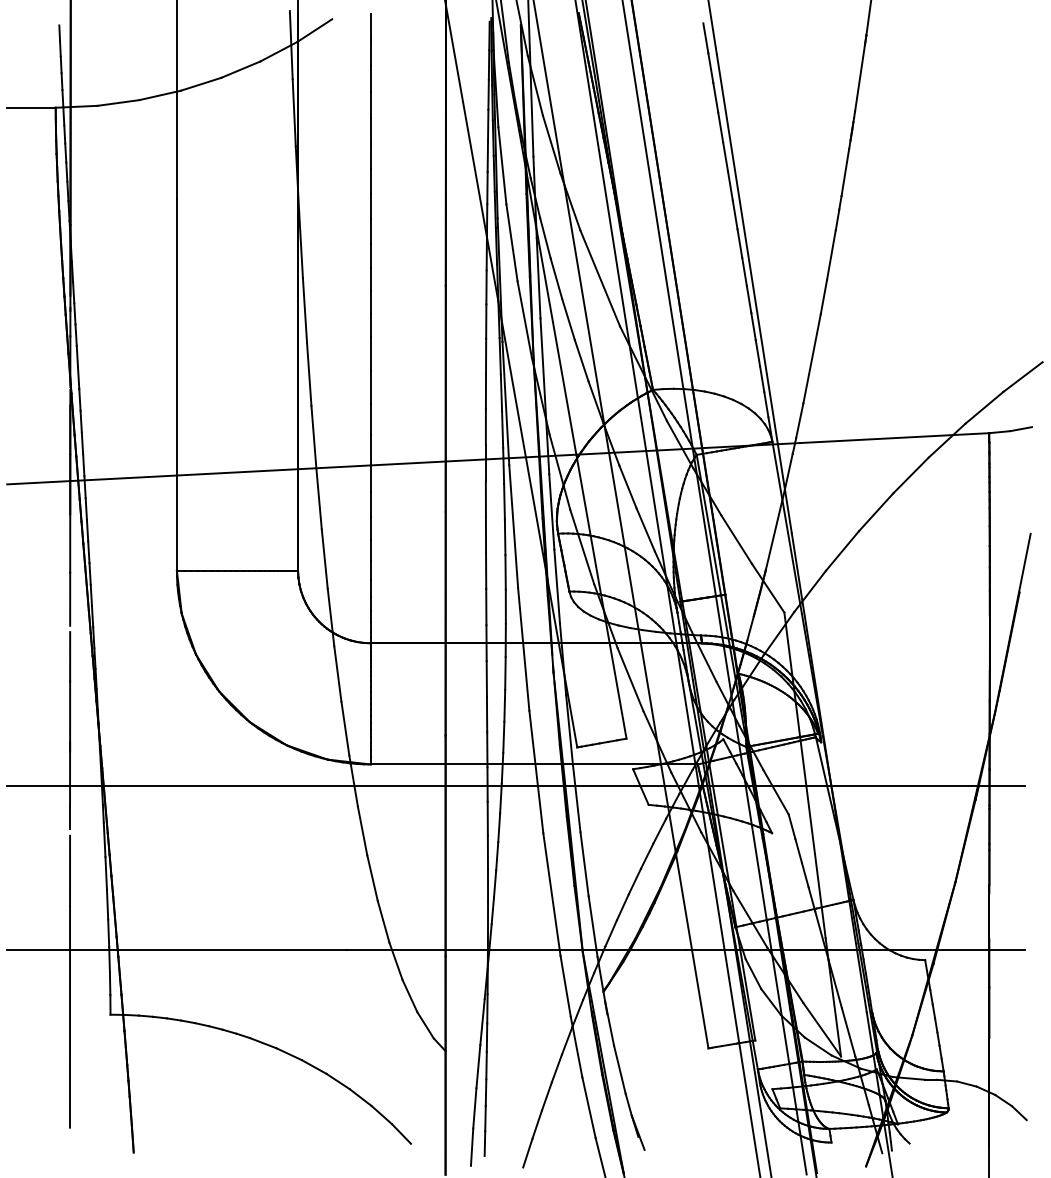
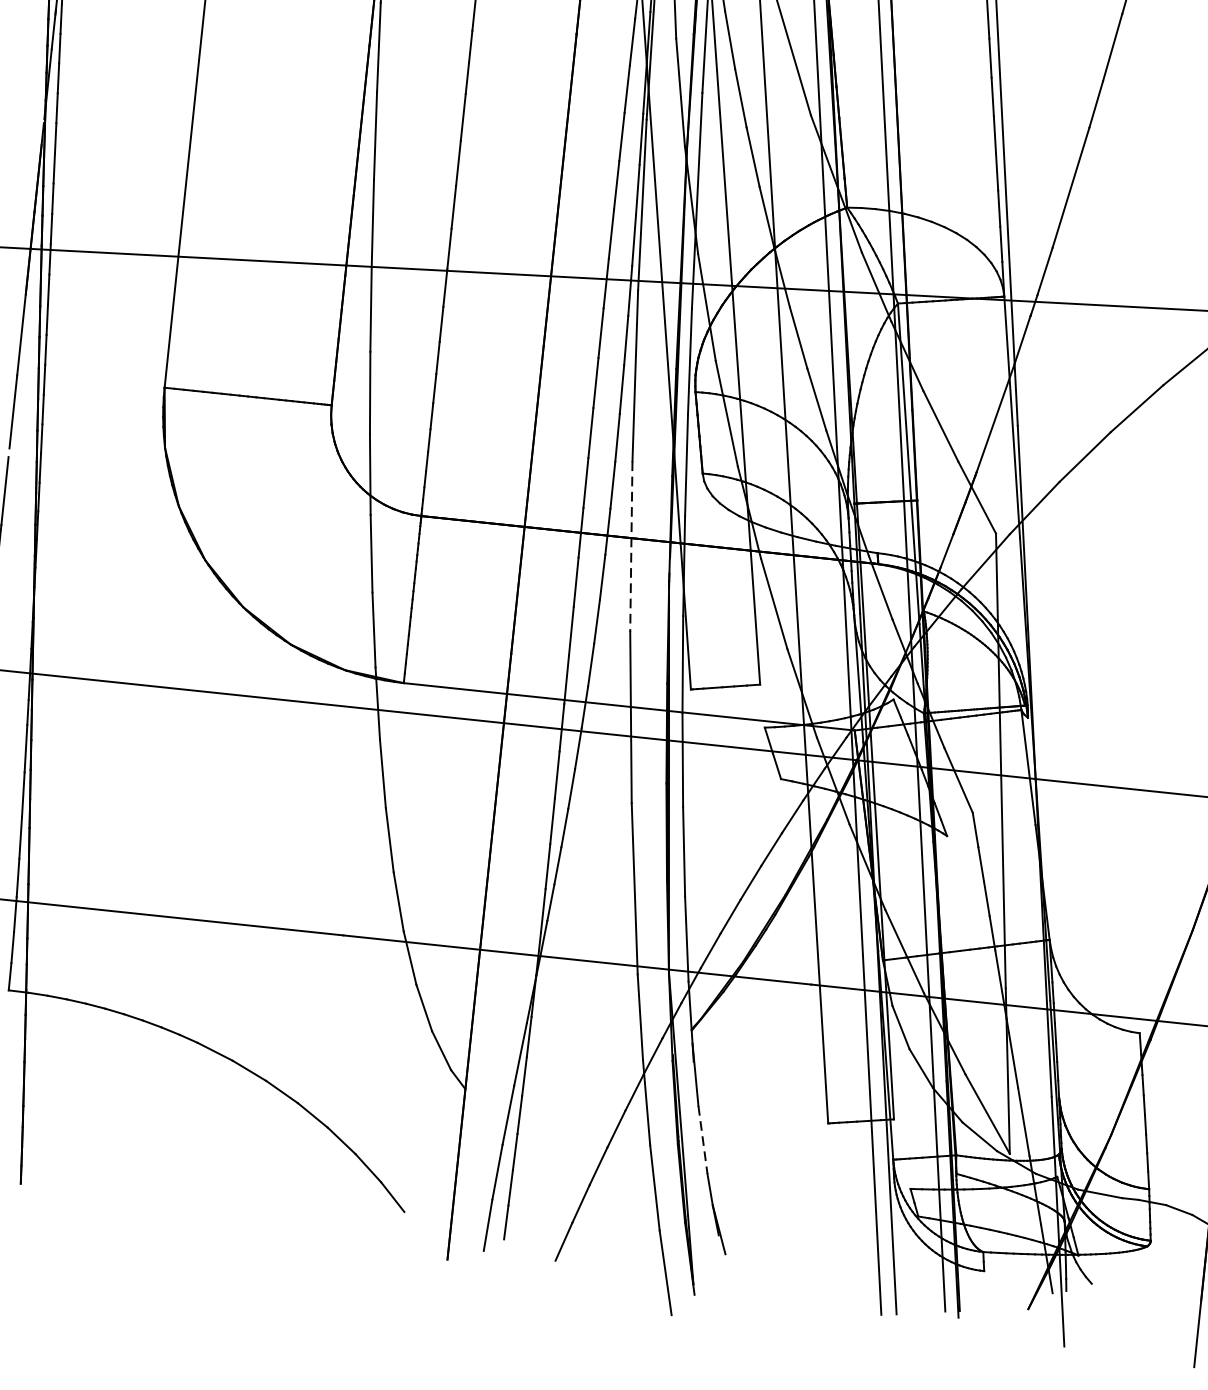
line: (523, 649) -> (631, 546), solid -> dashed
line: (619, 1069) -> (702, 1139), solid -> dashed

